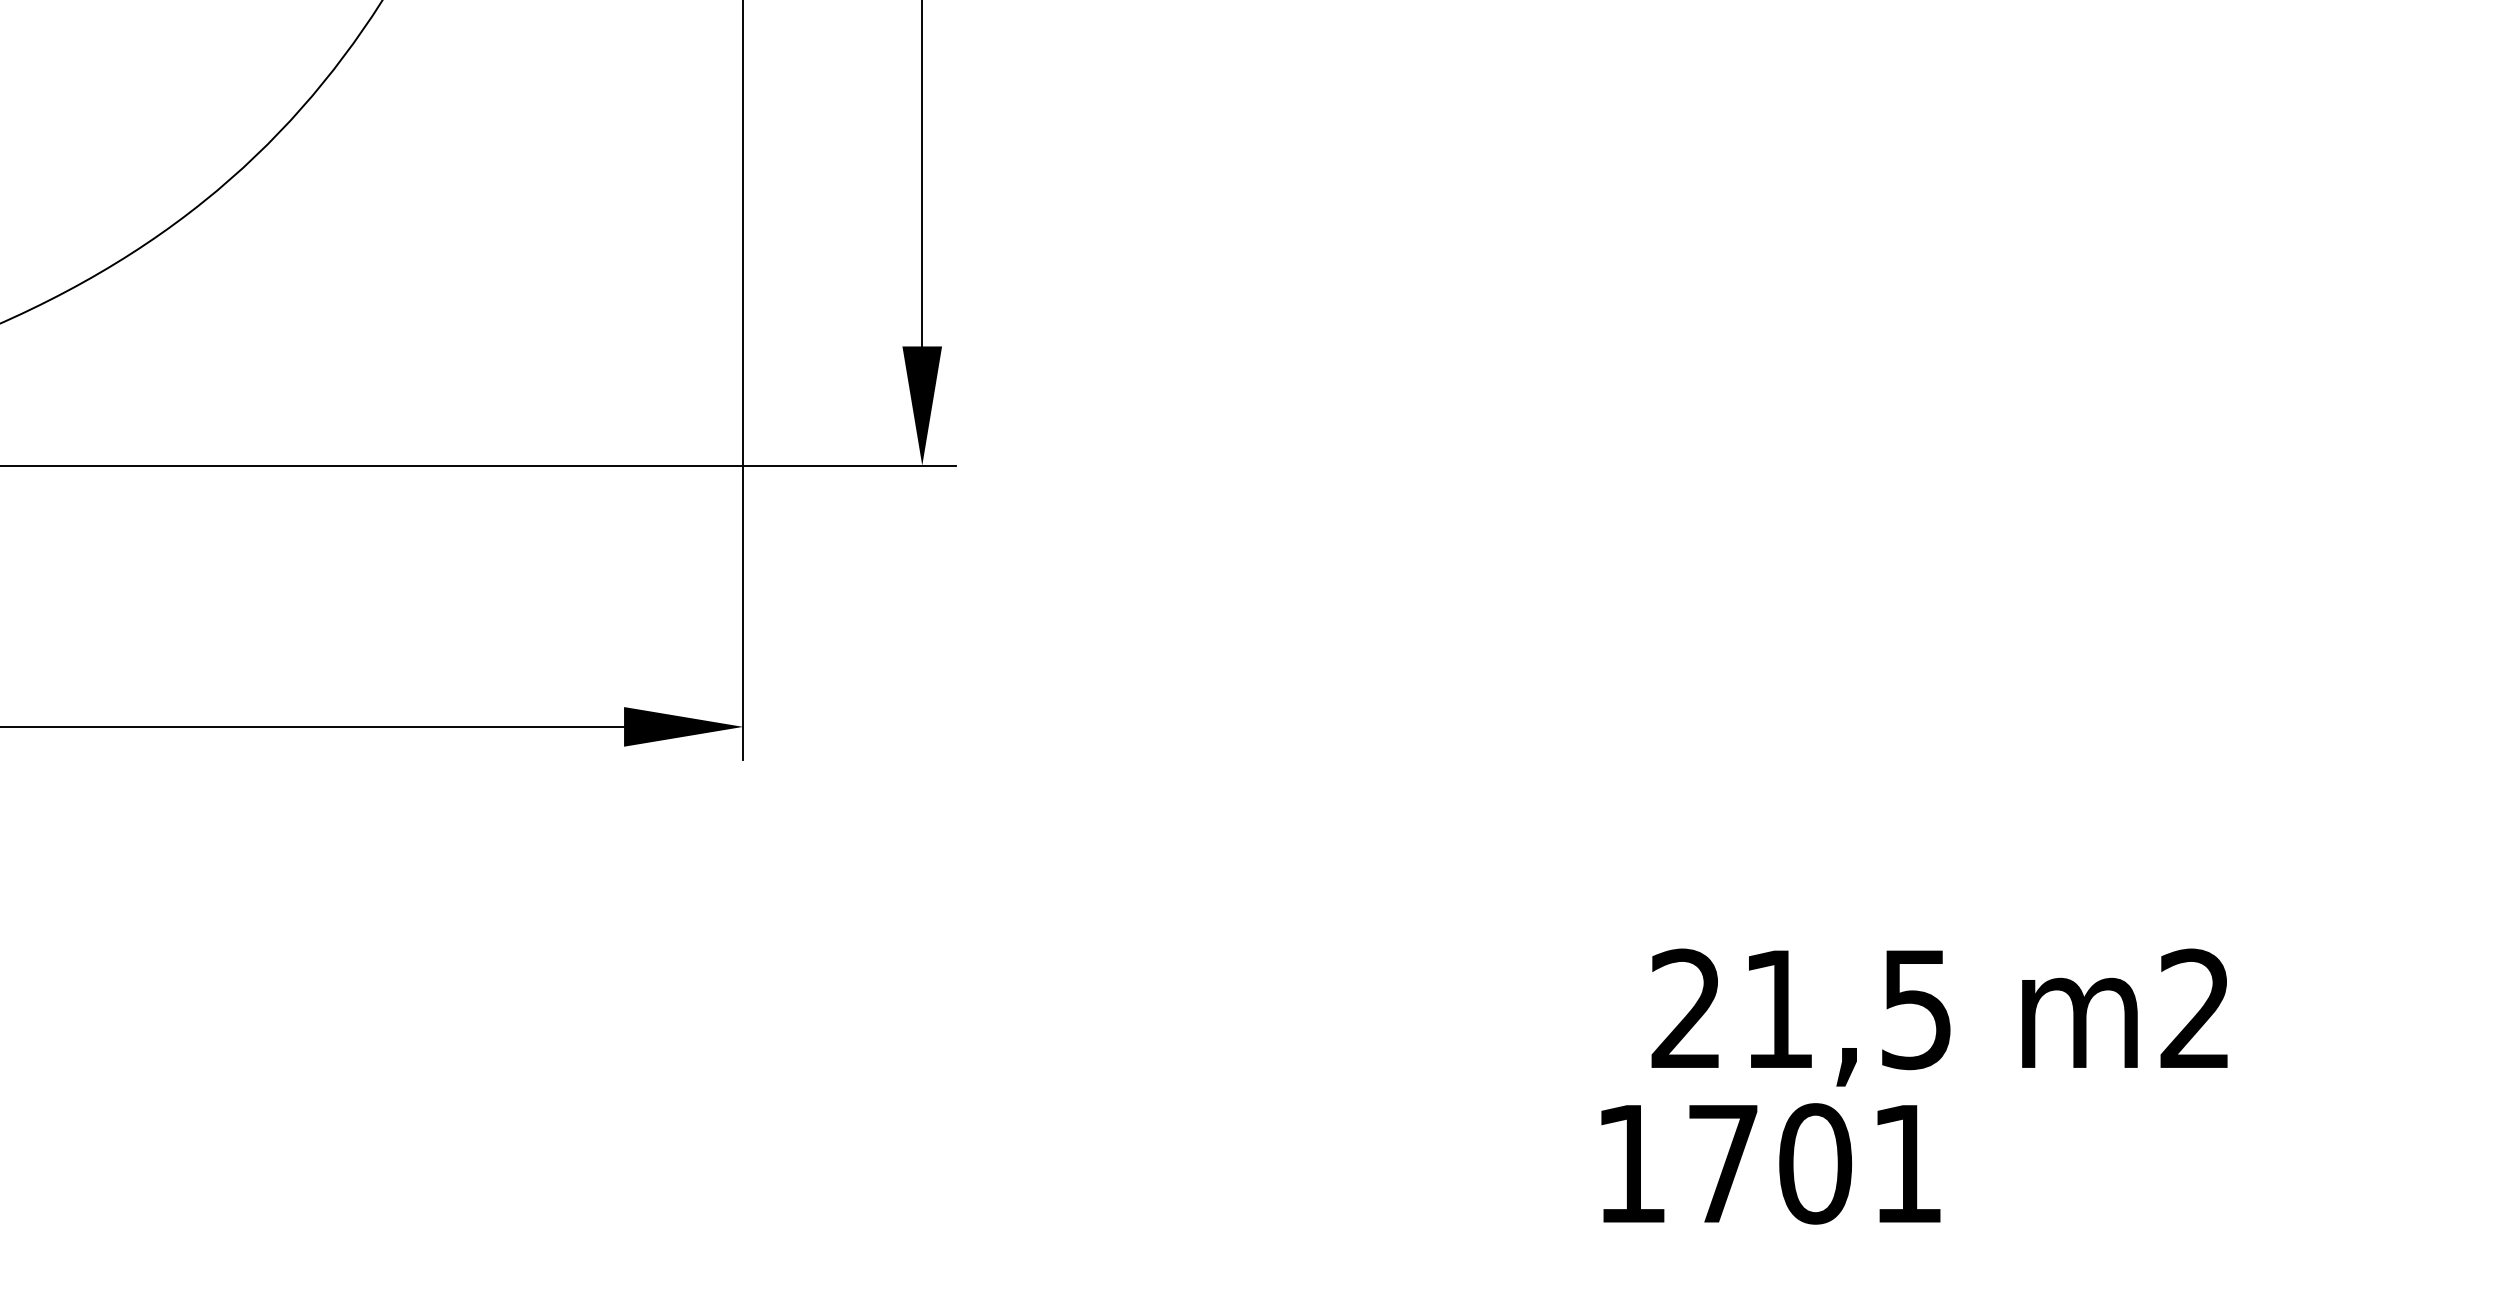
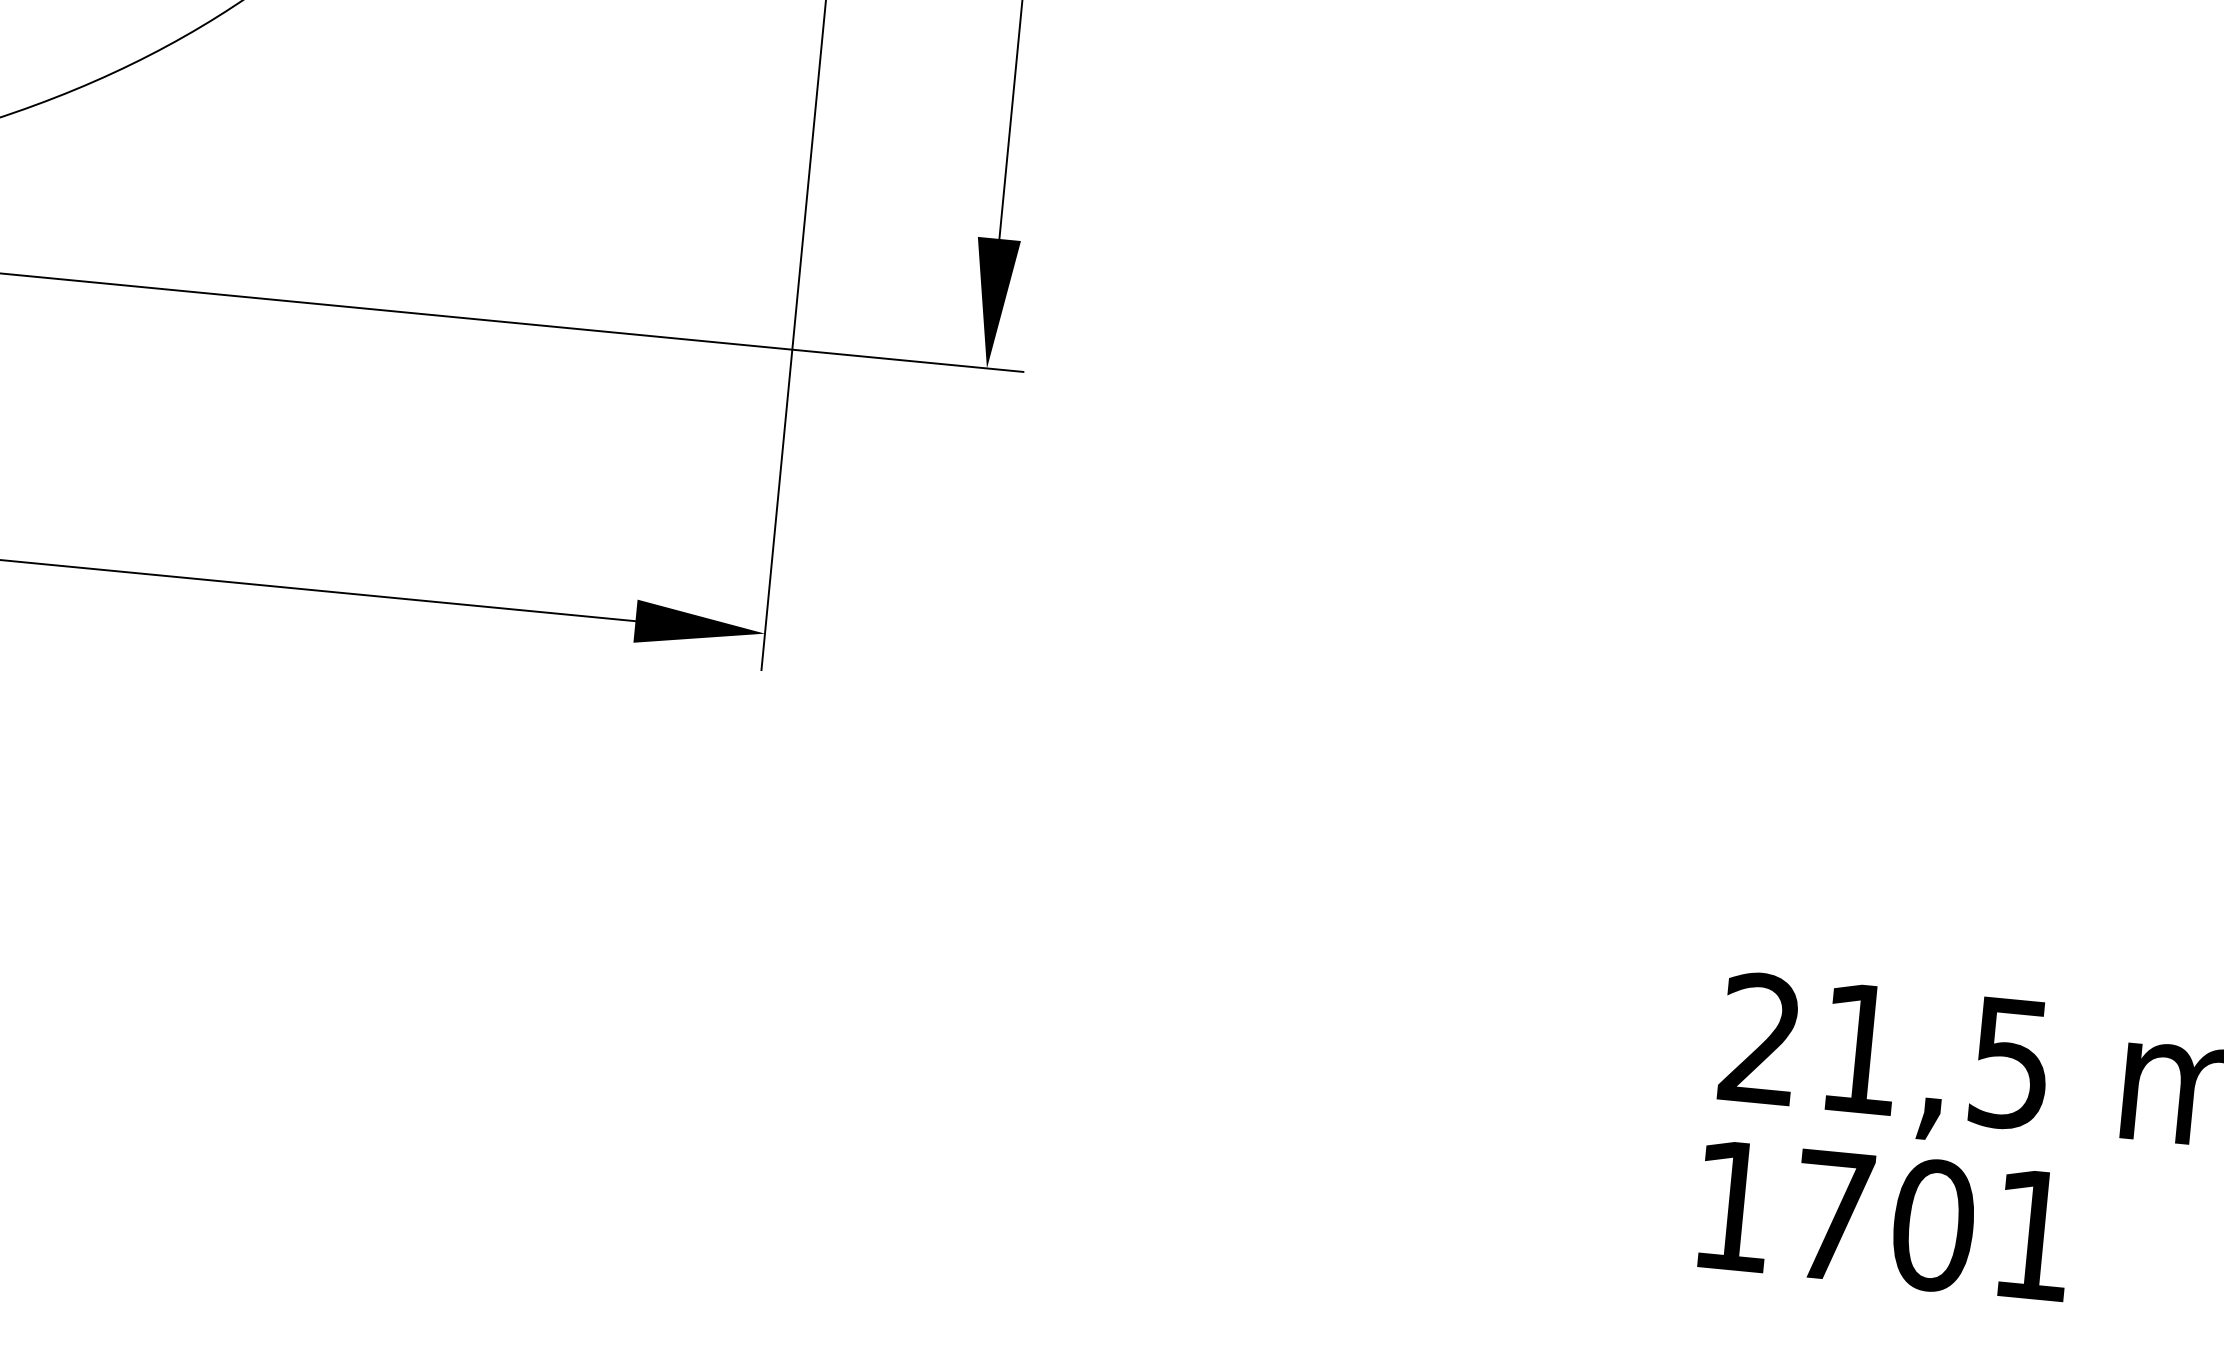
text: (1770, 1163) -> (1884, 1220), moved

